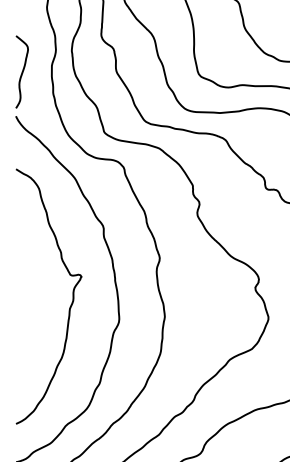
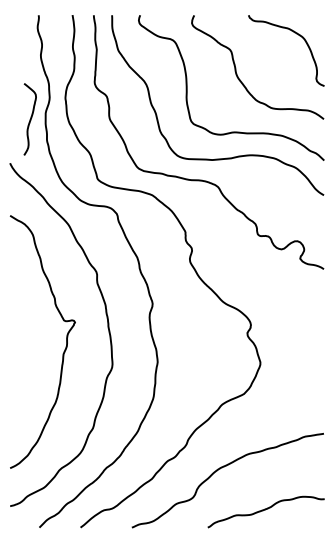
curve: (21, 72) -> (29, 119), moved

